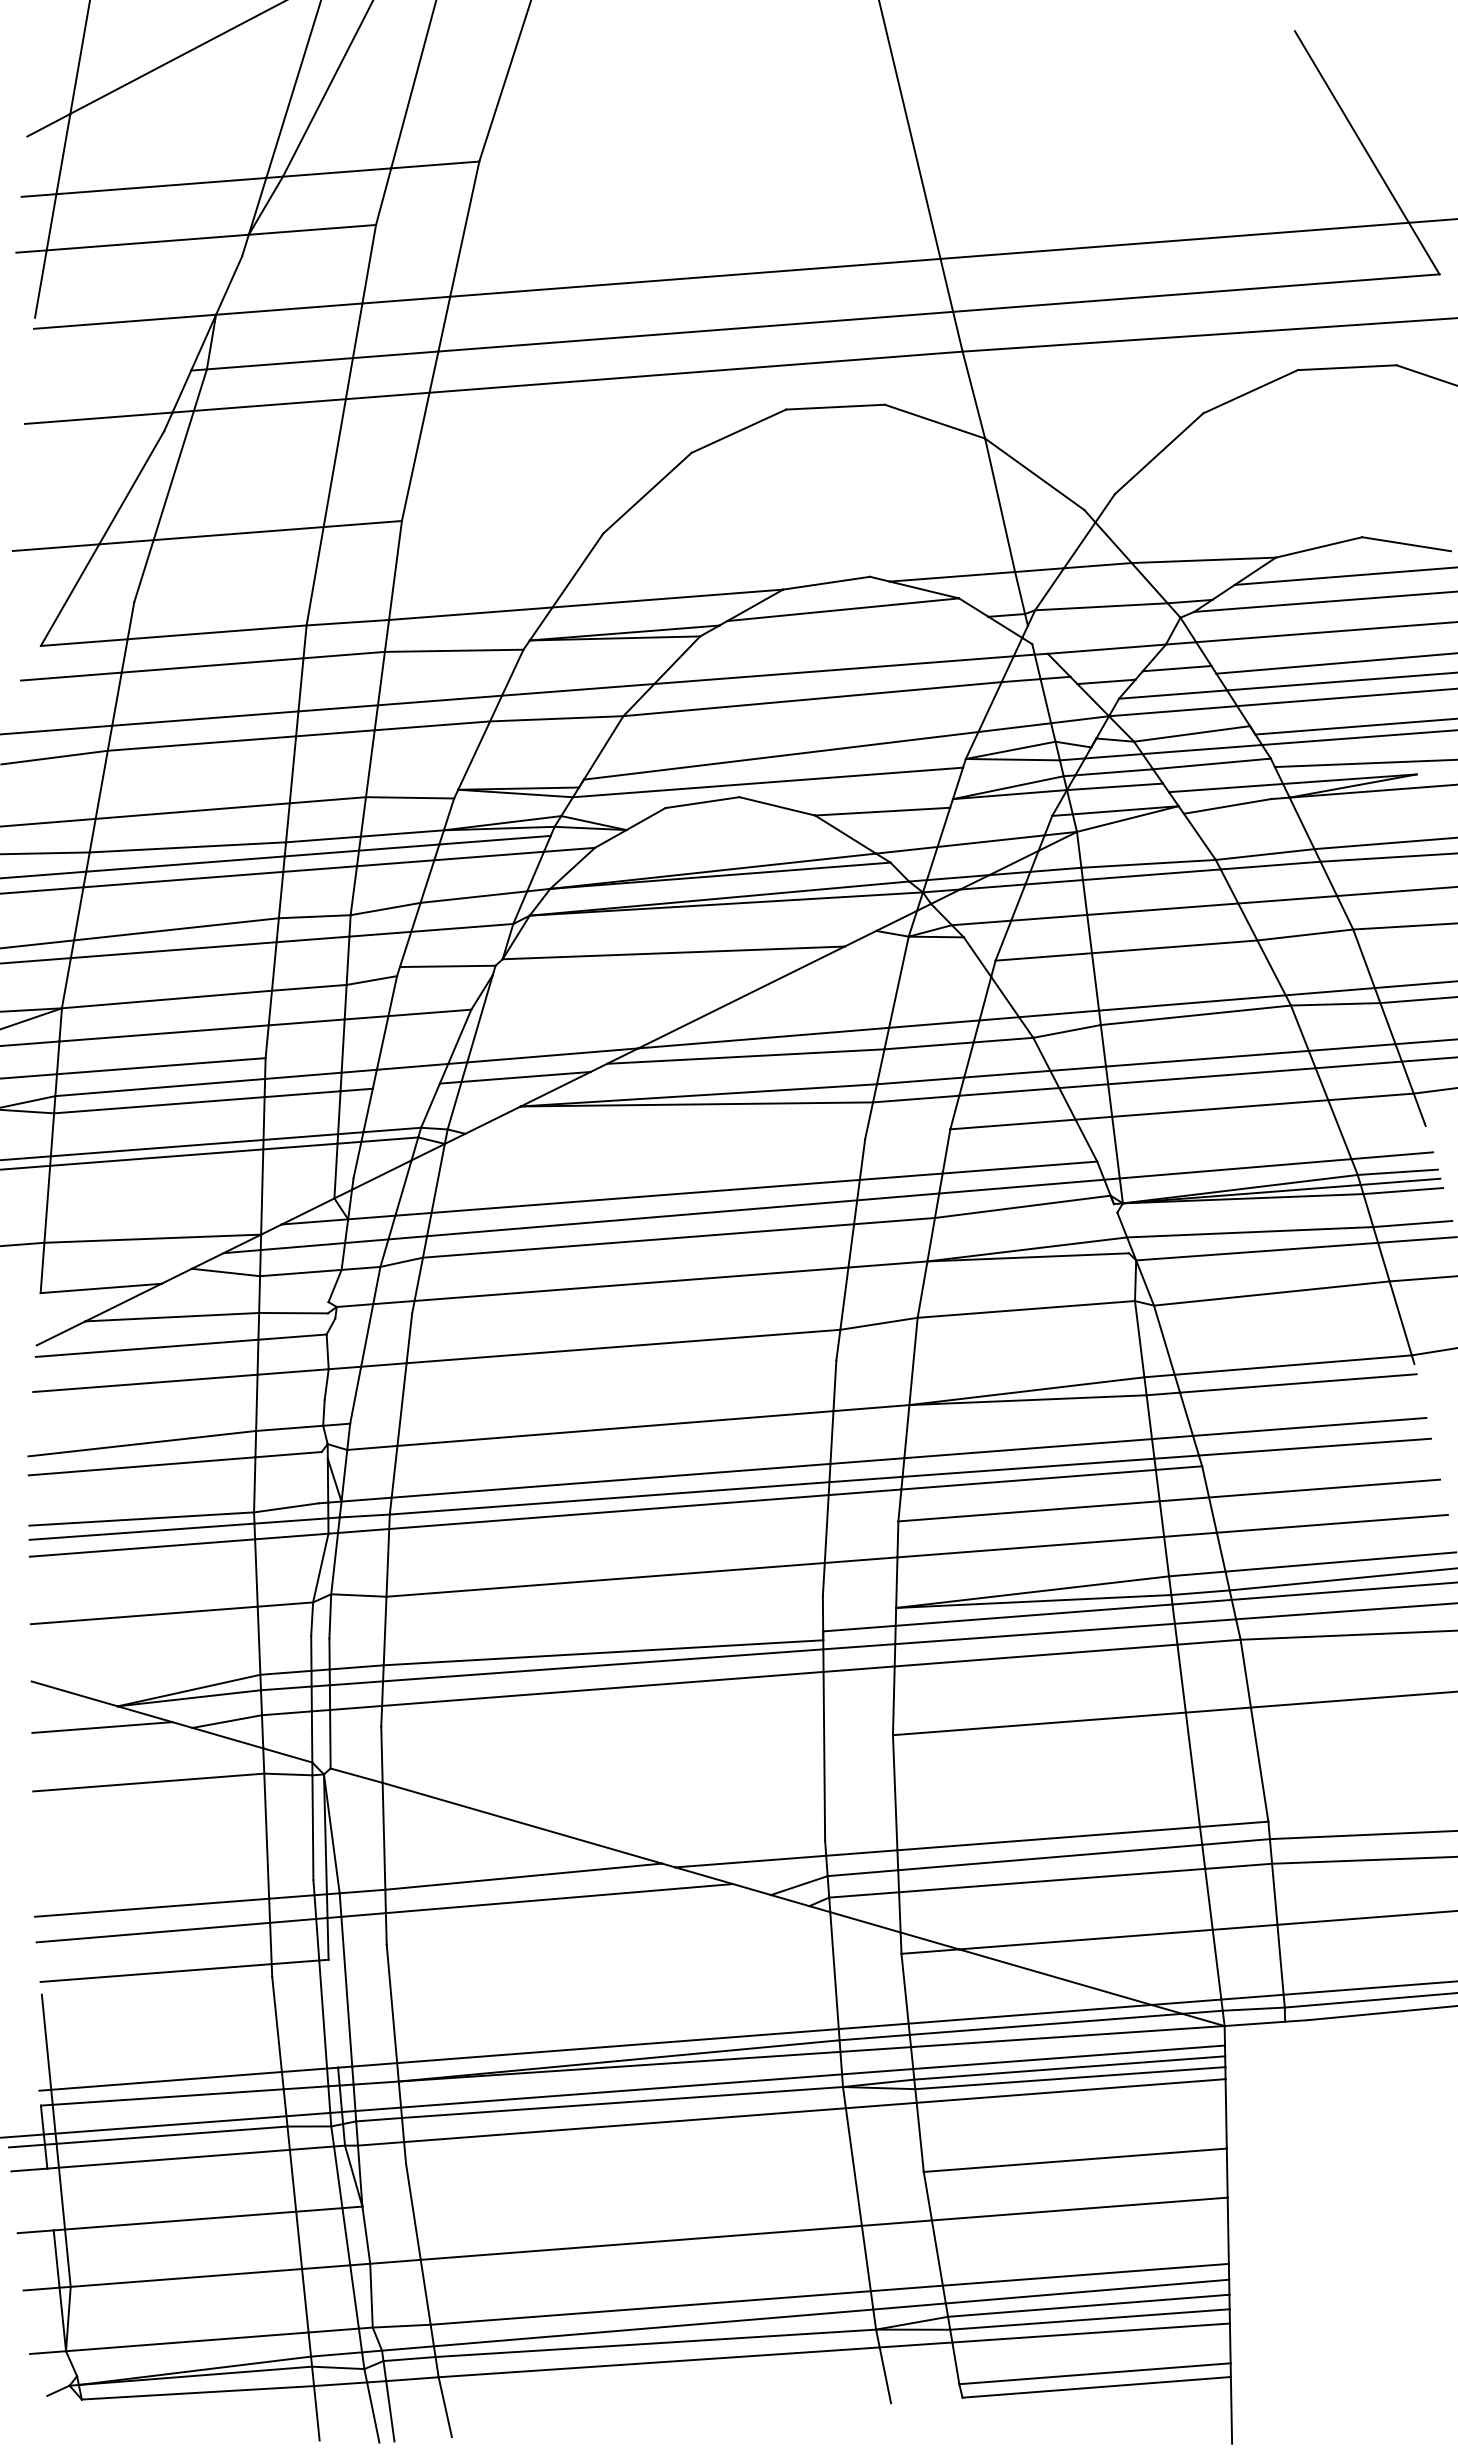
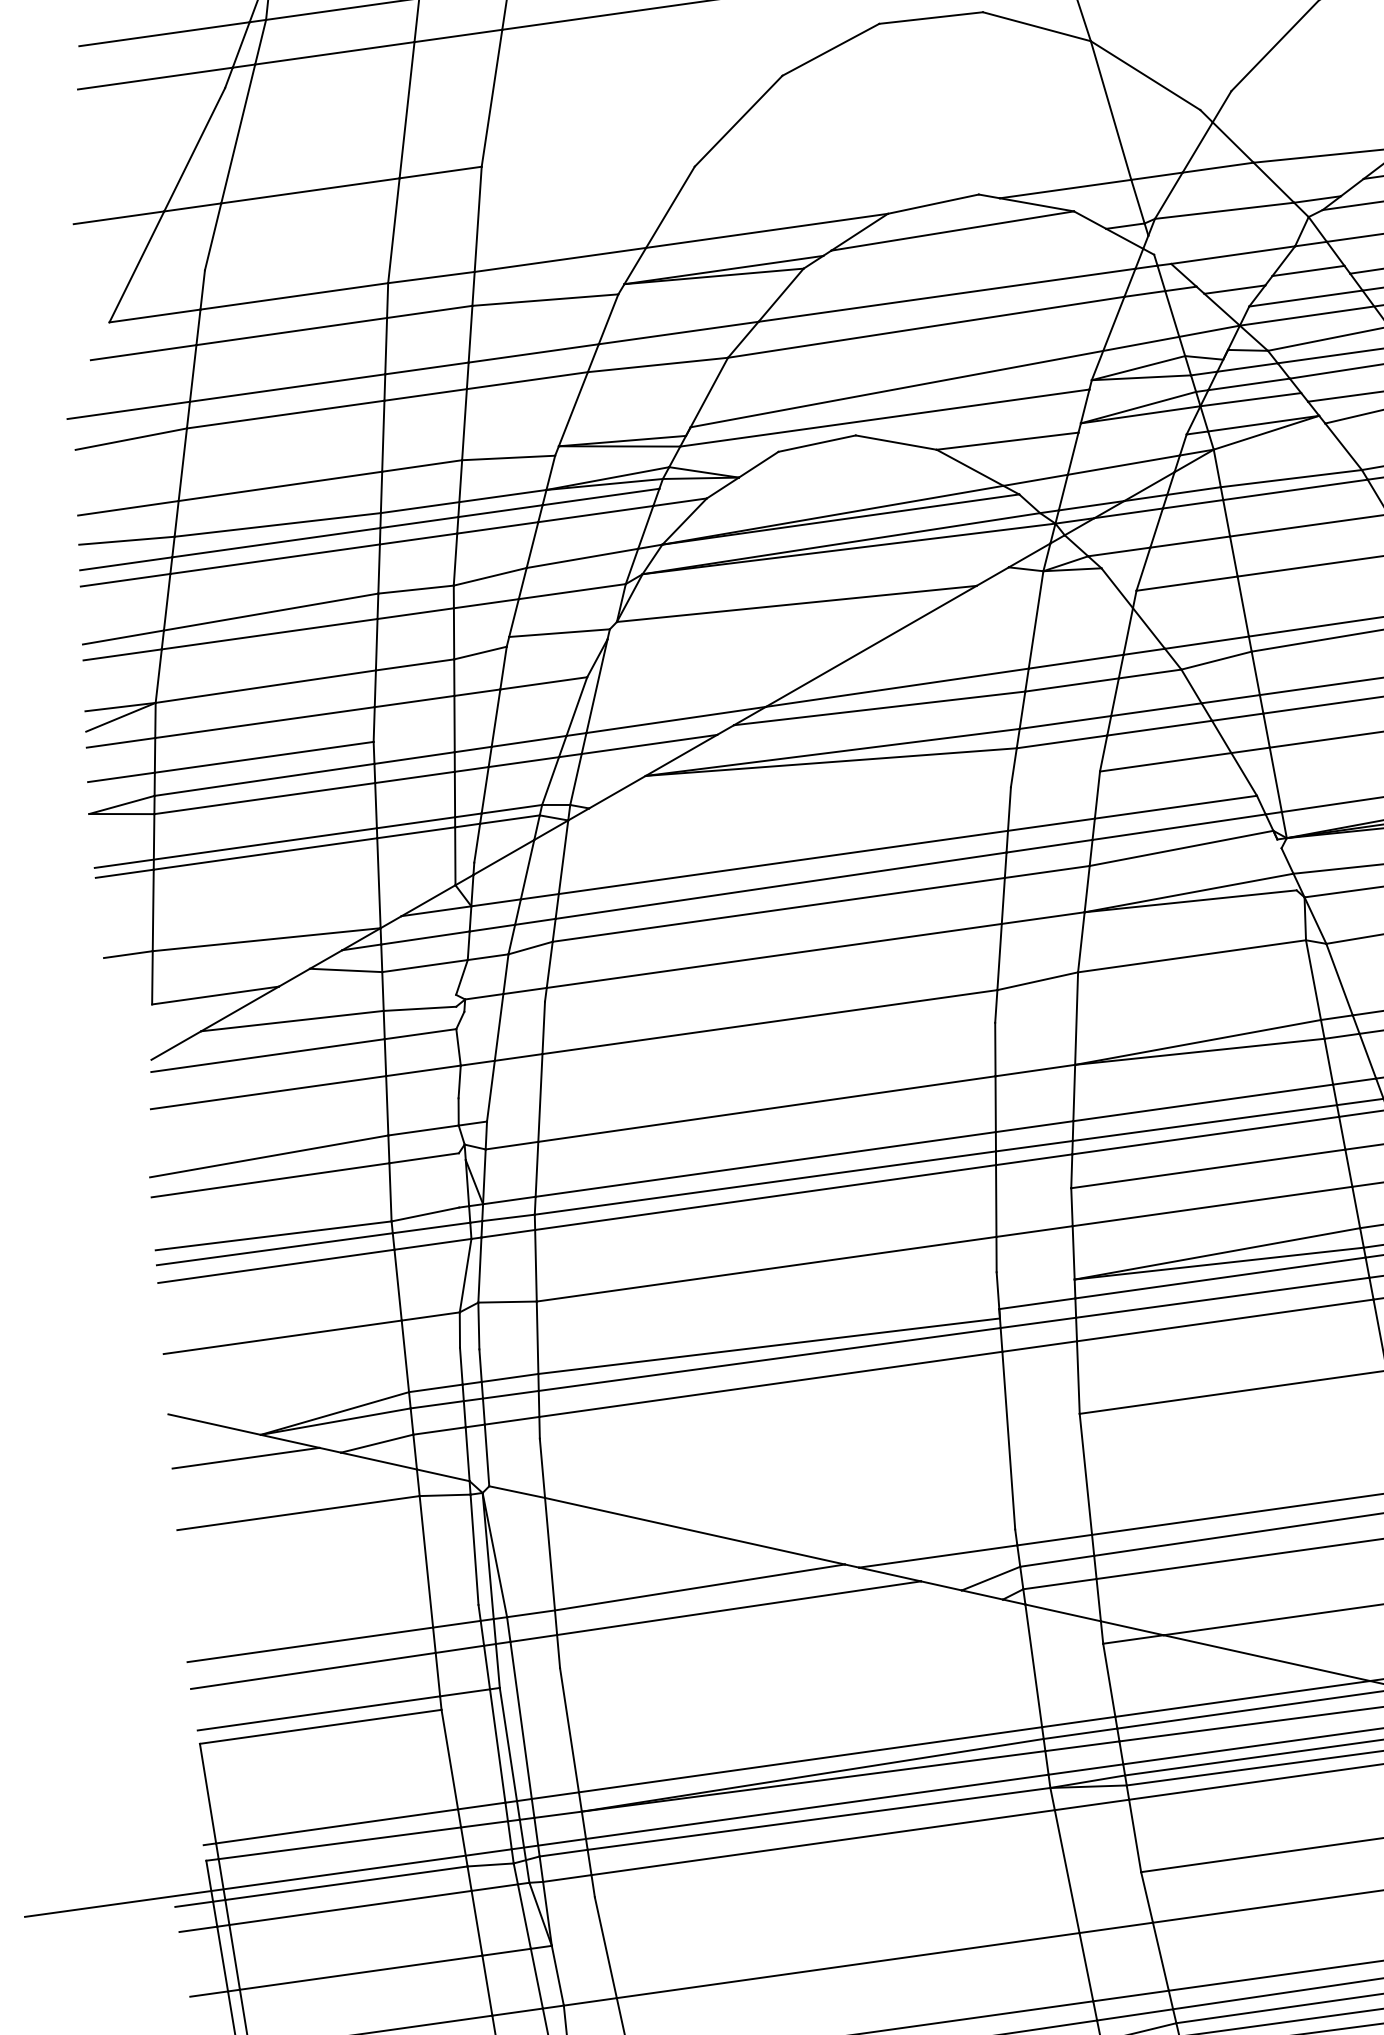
line: (109, 376) -> (163, 33), added
line: (405, 1085) -> (522, 761), added
line: (156, 1985) -> (320, 1726), added
line: (333, 2013) -> (508, 1744), added
line: (50, 2199) -> (222, 1959), added

